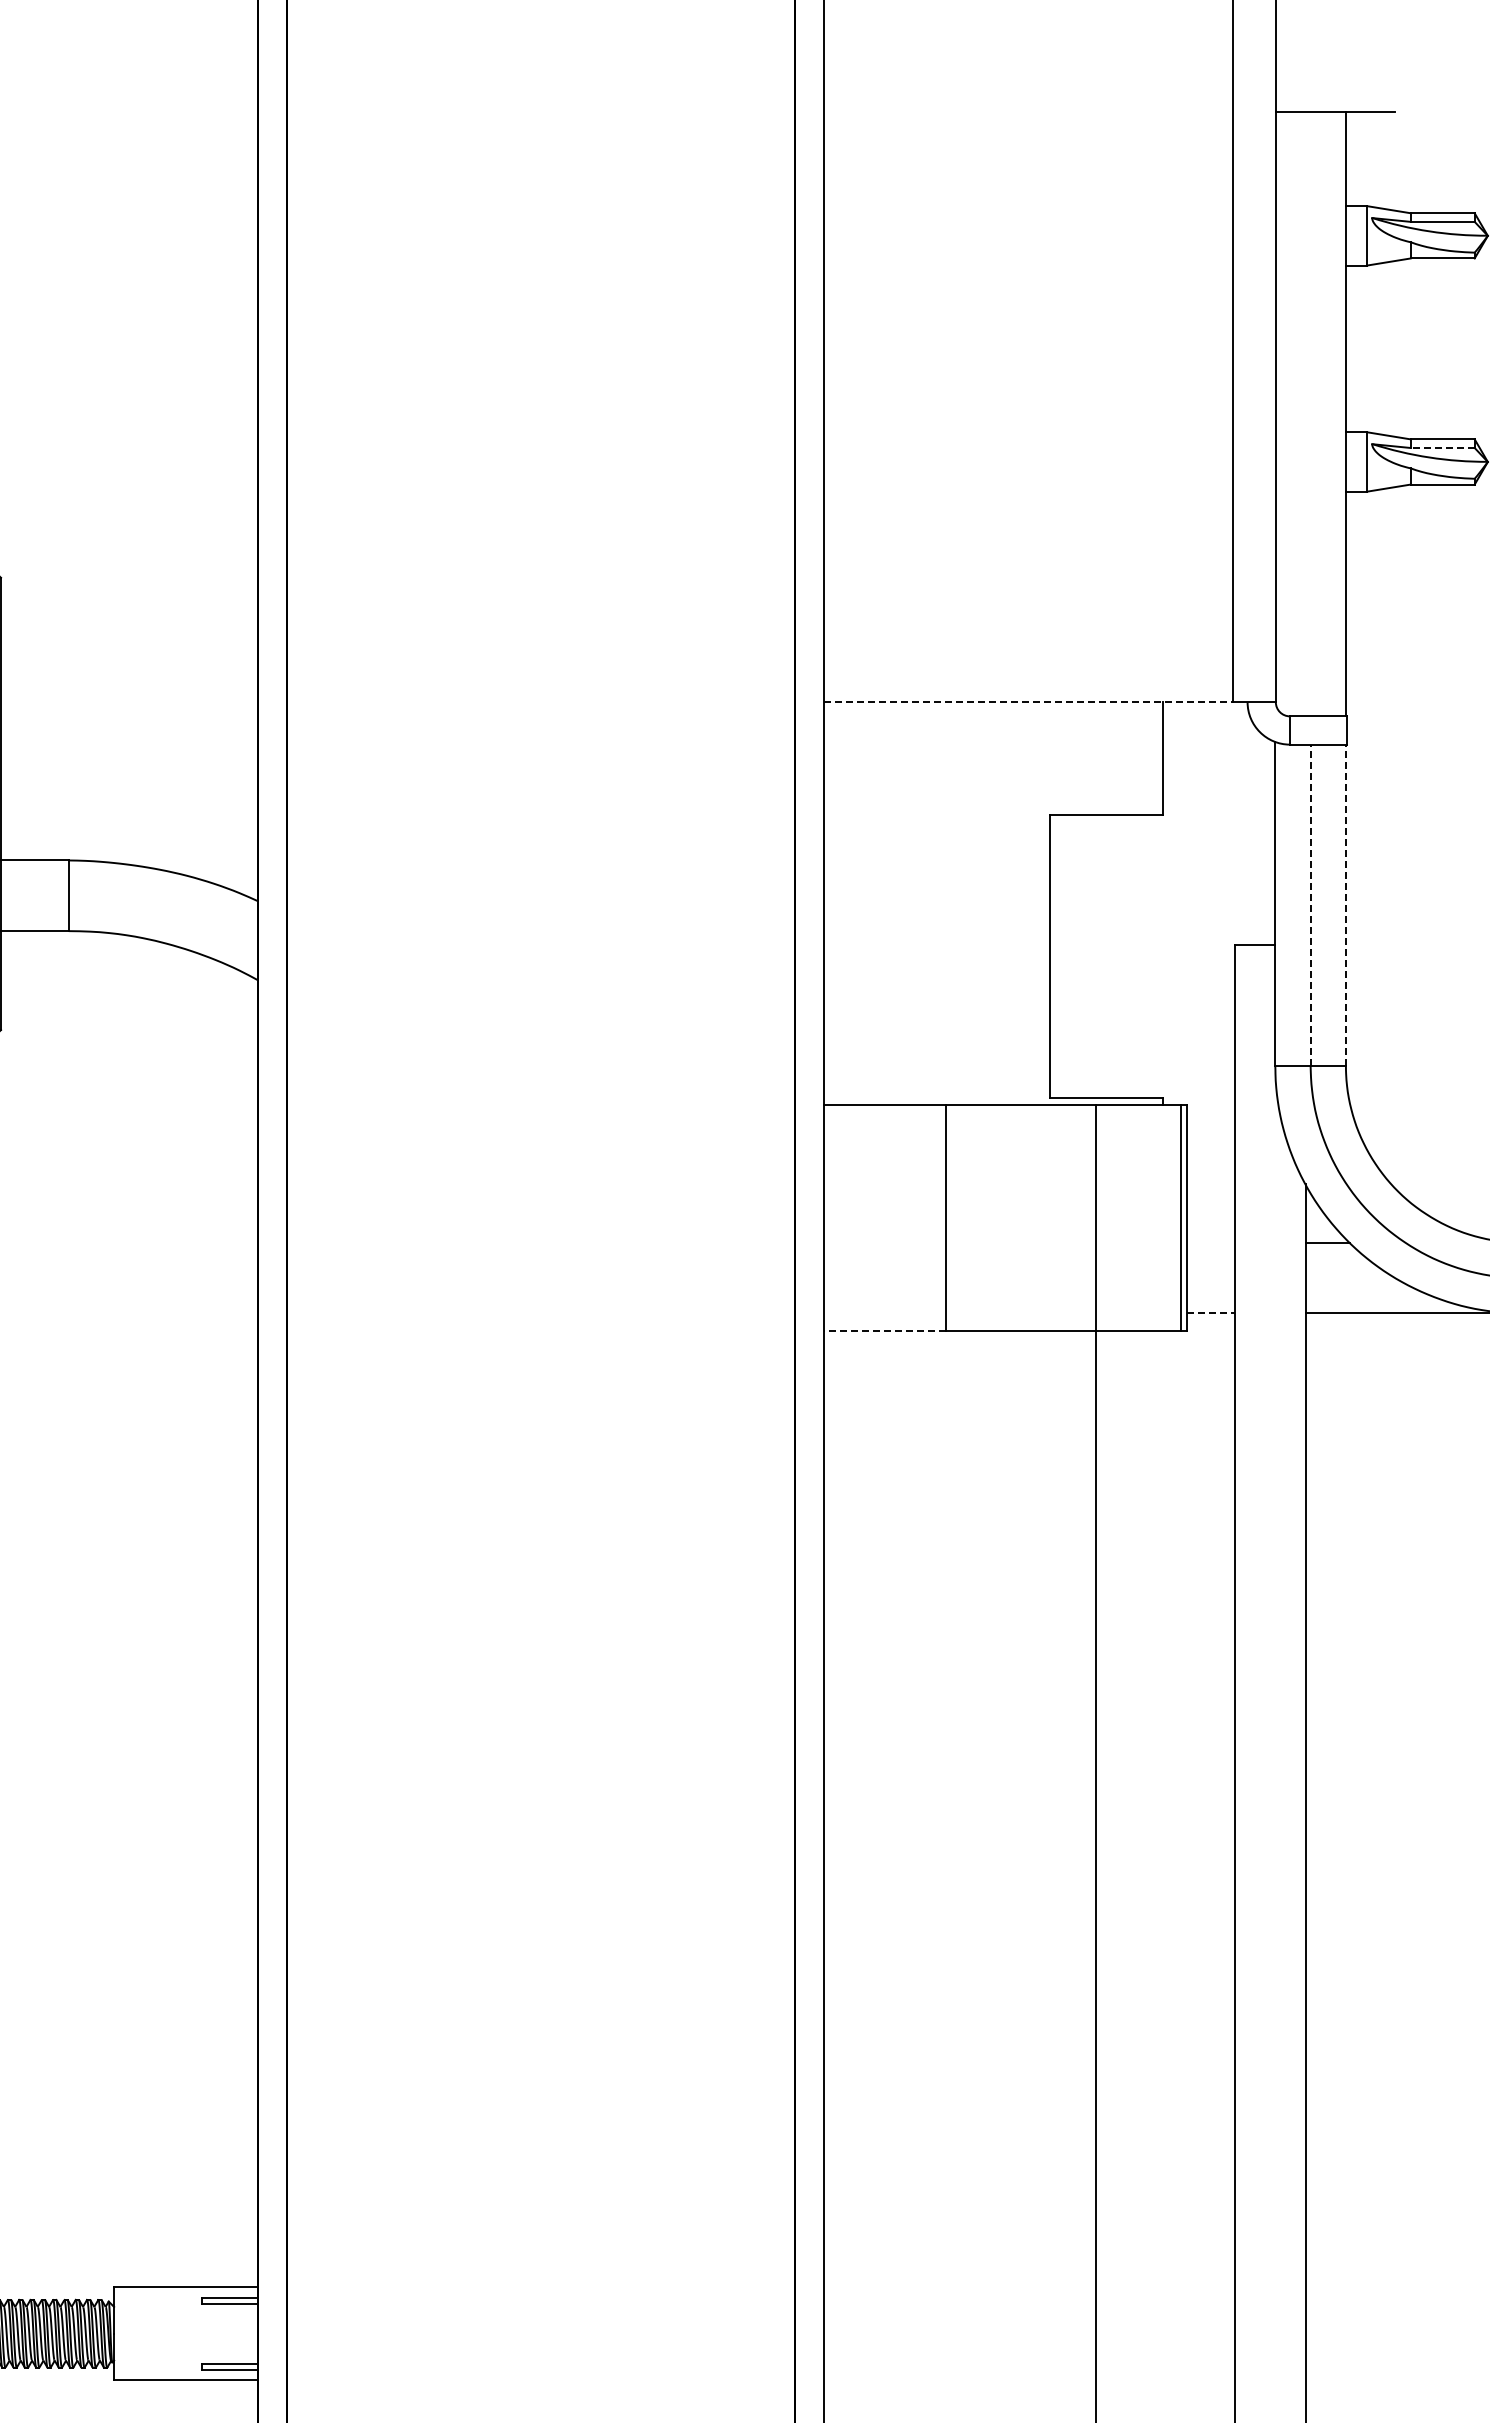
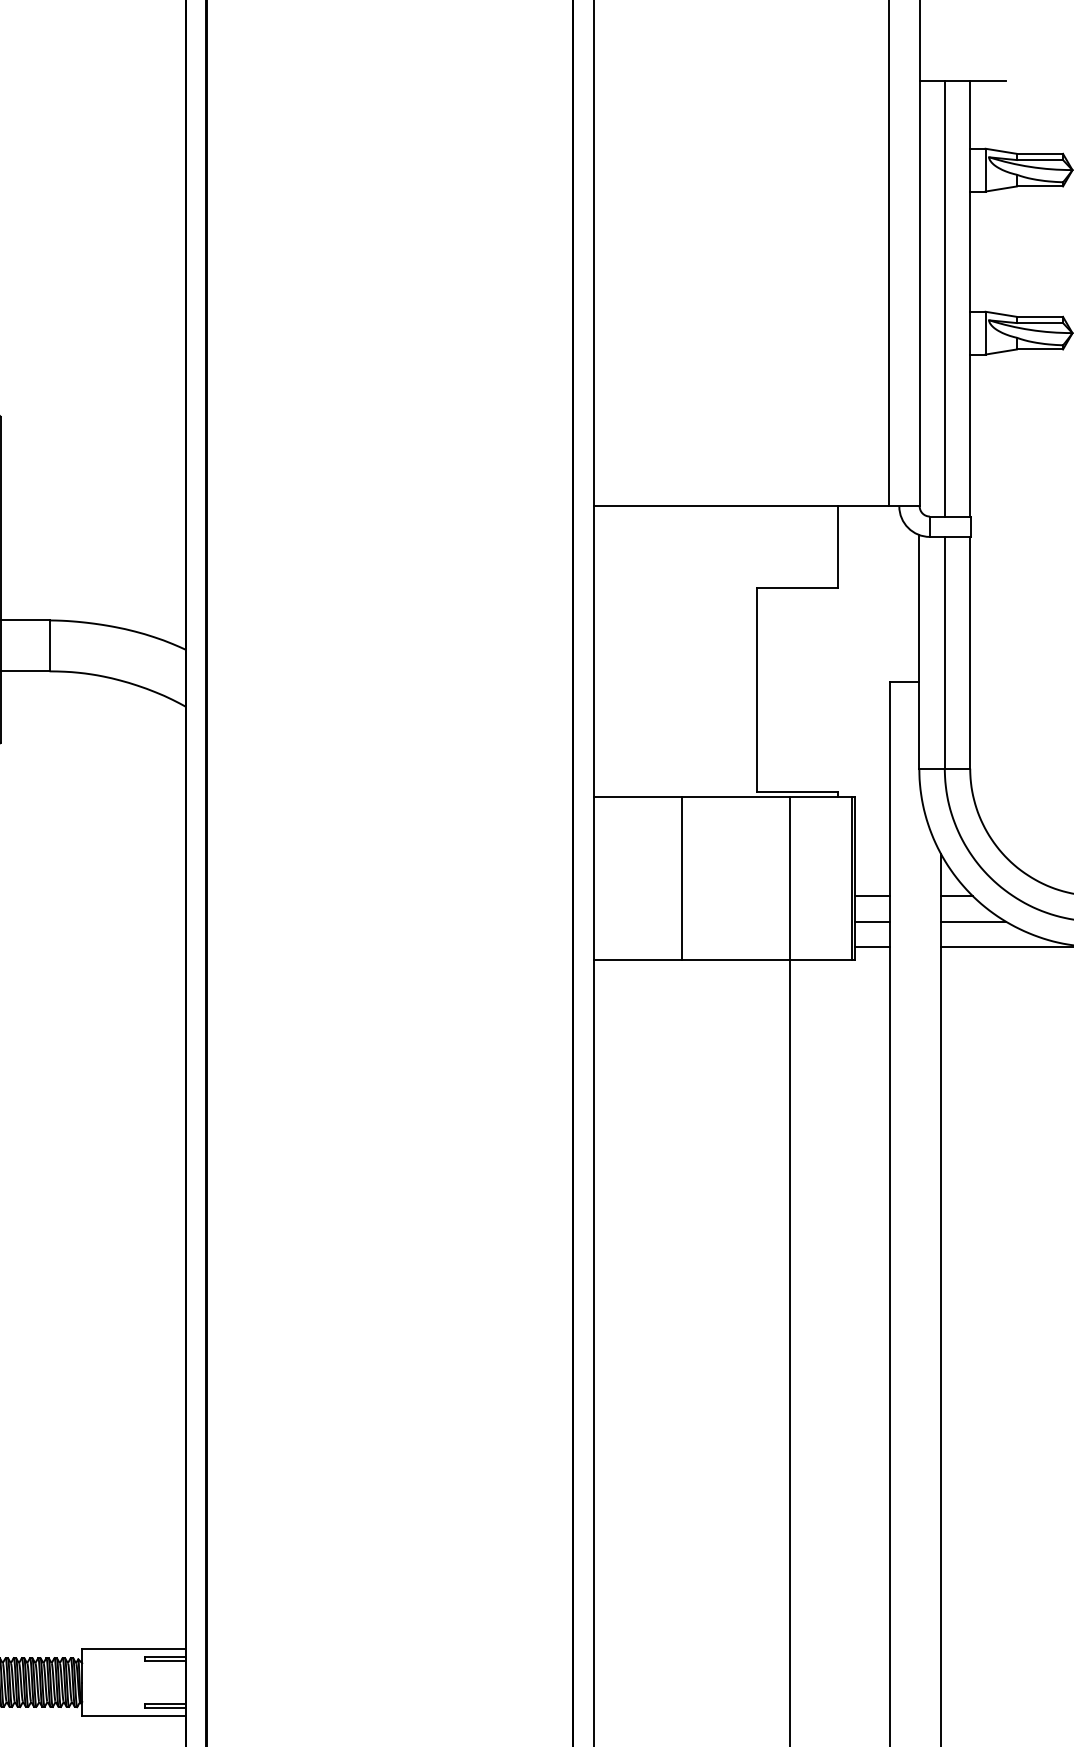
line: (1310, 414) -> (944, 298), added
line: (1442, 447) -> (1039, 322), dashed -> solid
line: (1028, 702) -> (741, 506), dashed -> solid
line: (1310, 905) -> (944, 652), dashed -> solid
line: (1345, 905) -> (969, 652), dashed -> solid
line: (1210, 1242) -> (872, 895), added
line: (1210, 1278) -> (872, 921), added
line: (1350, 1278) -> (973, 921), added
line: (1211, 1313) -> (873, 947), dashed -> solid
line: (884, 1331) -> (637, 960), dashed -> solid

